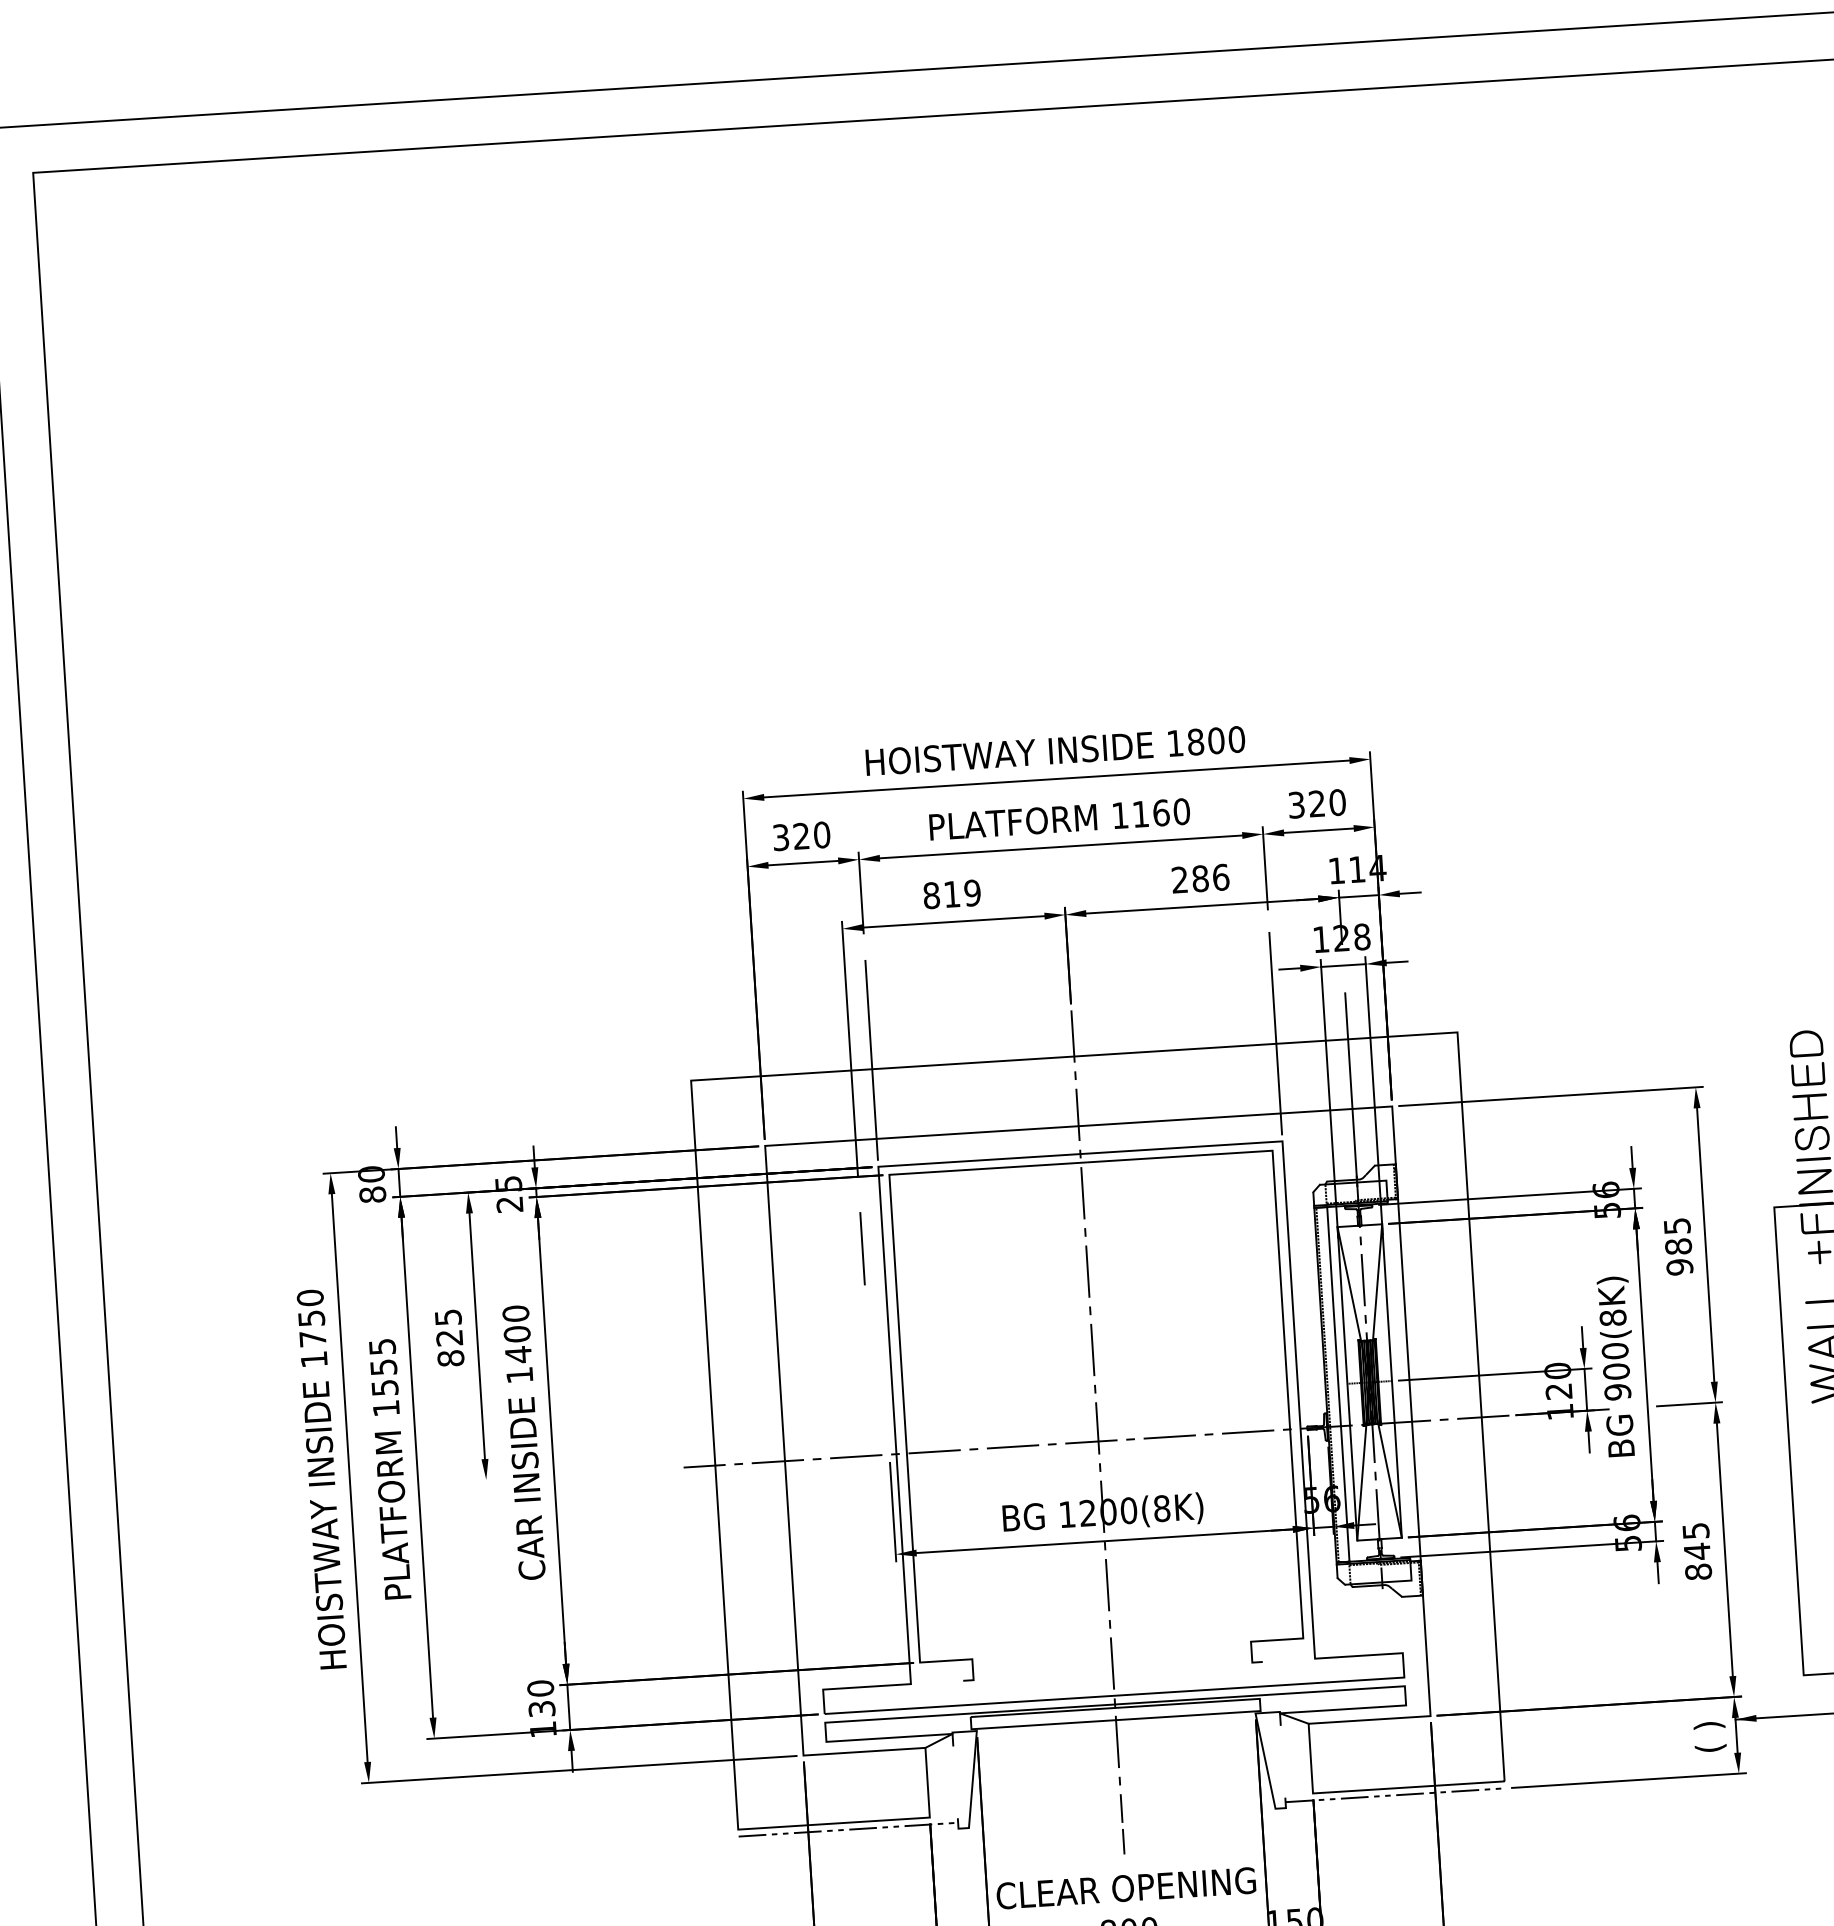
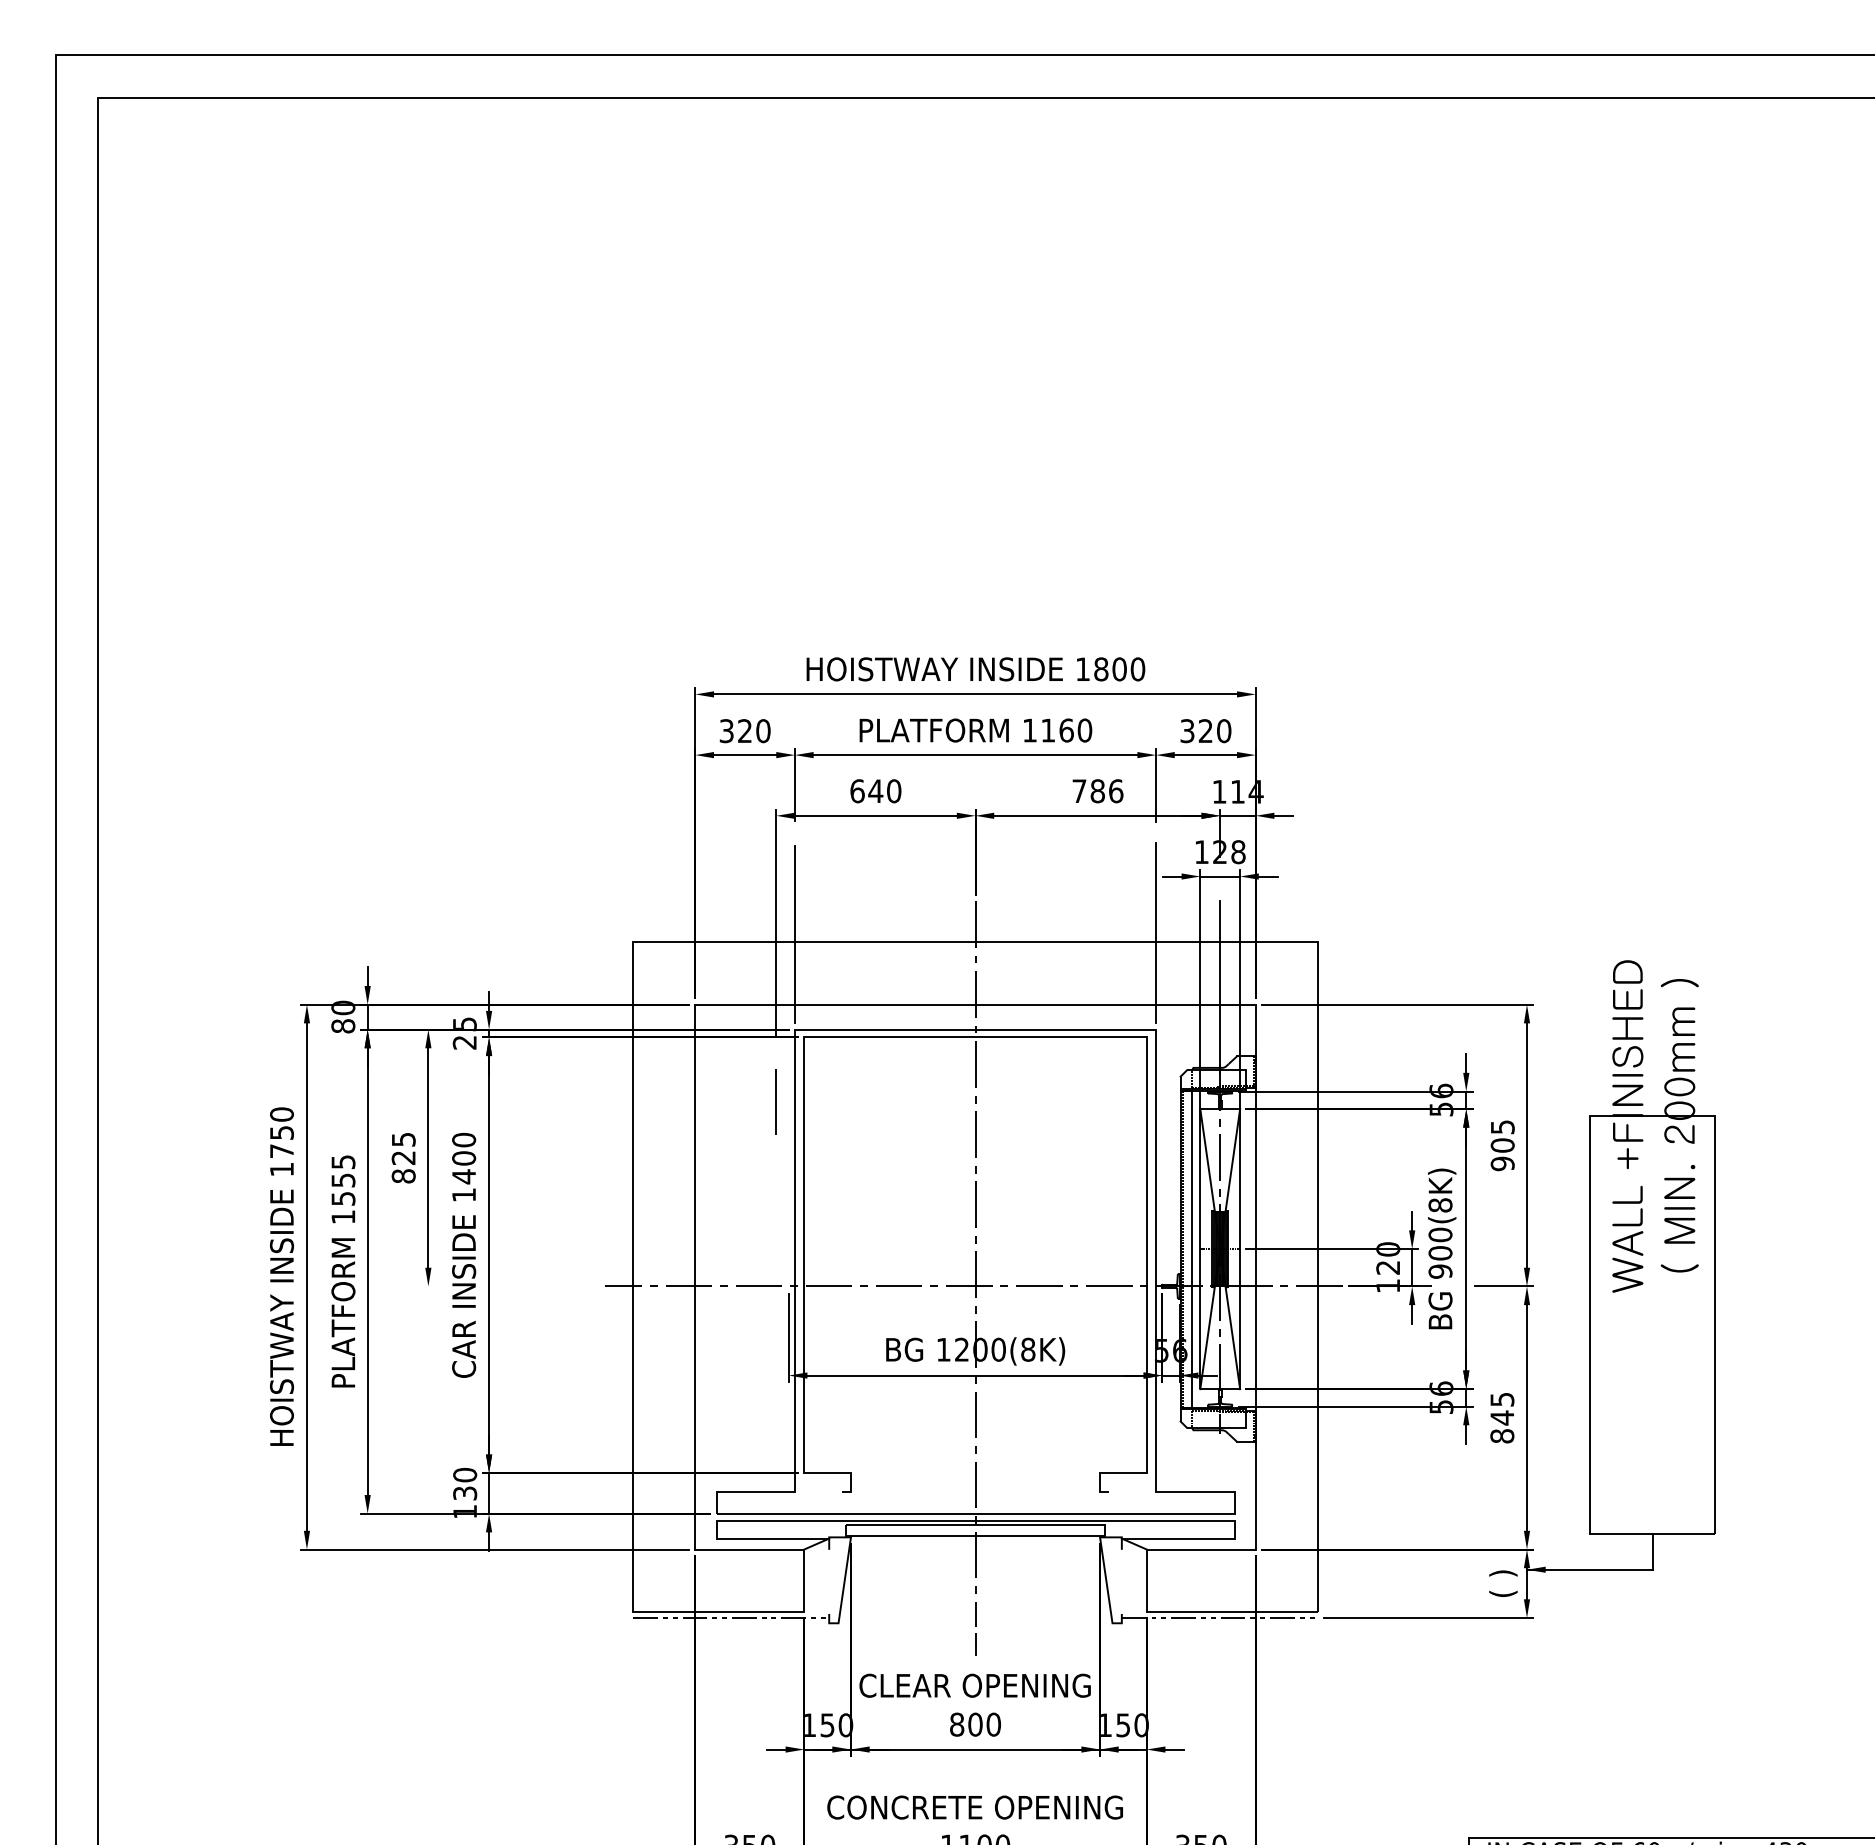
text: (1179, 879) -> (1079, 790), 286 -> 786
text: (951, 894) -> (875, 791), 819 -> 640
text: (1678, 1246) -> (1502, 1145), 985 -> 905

